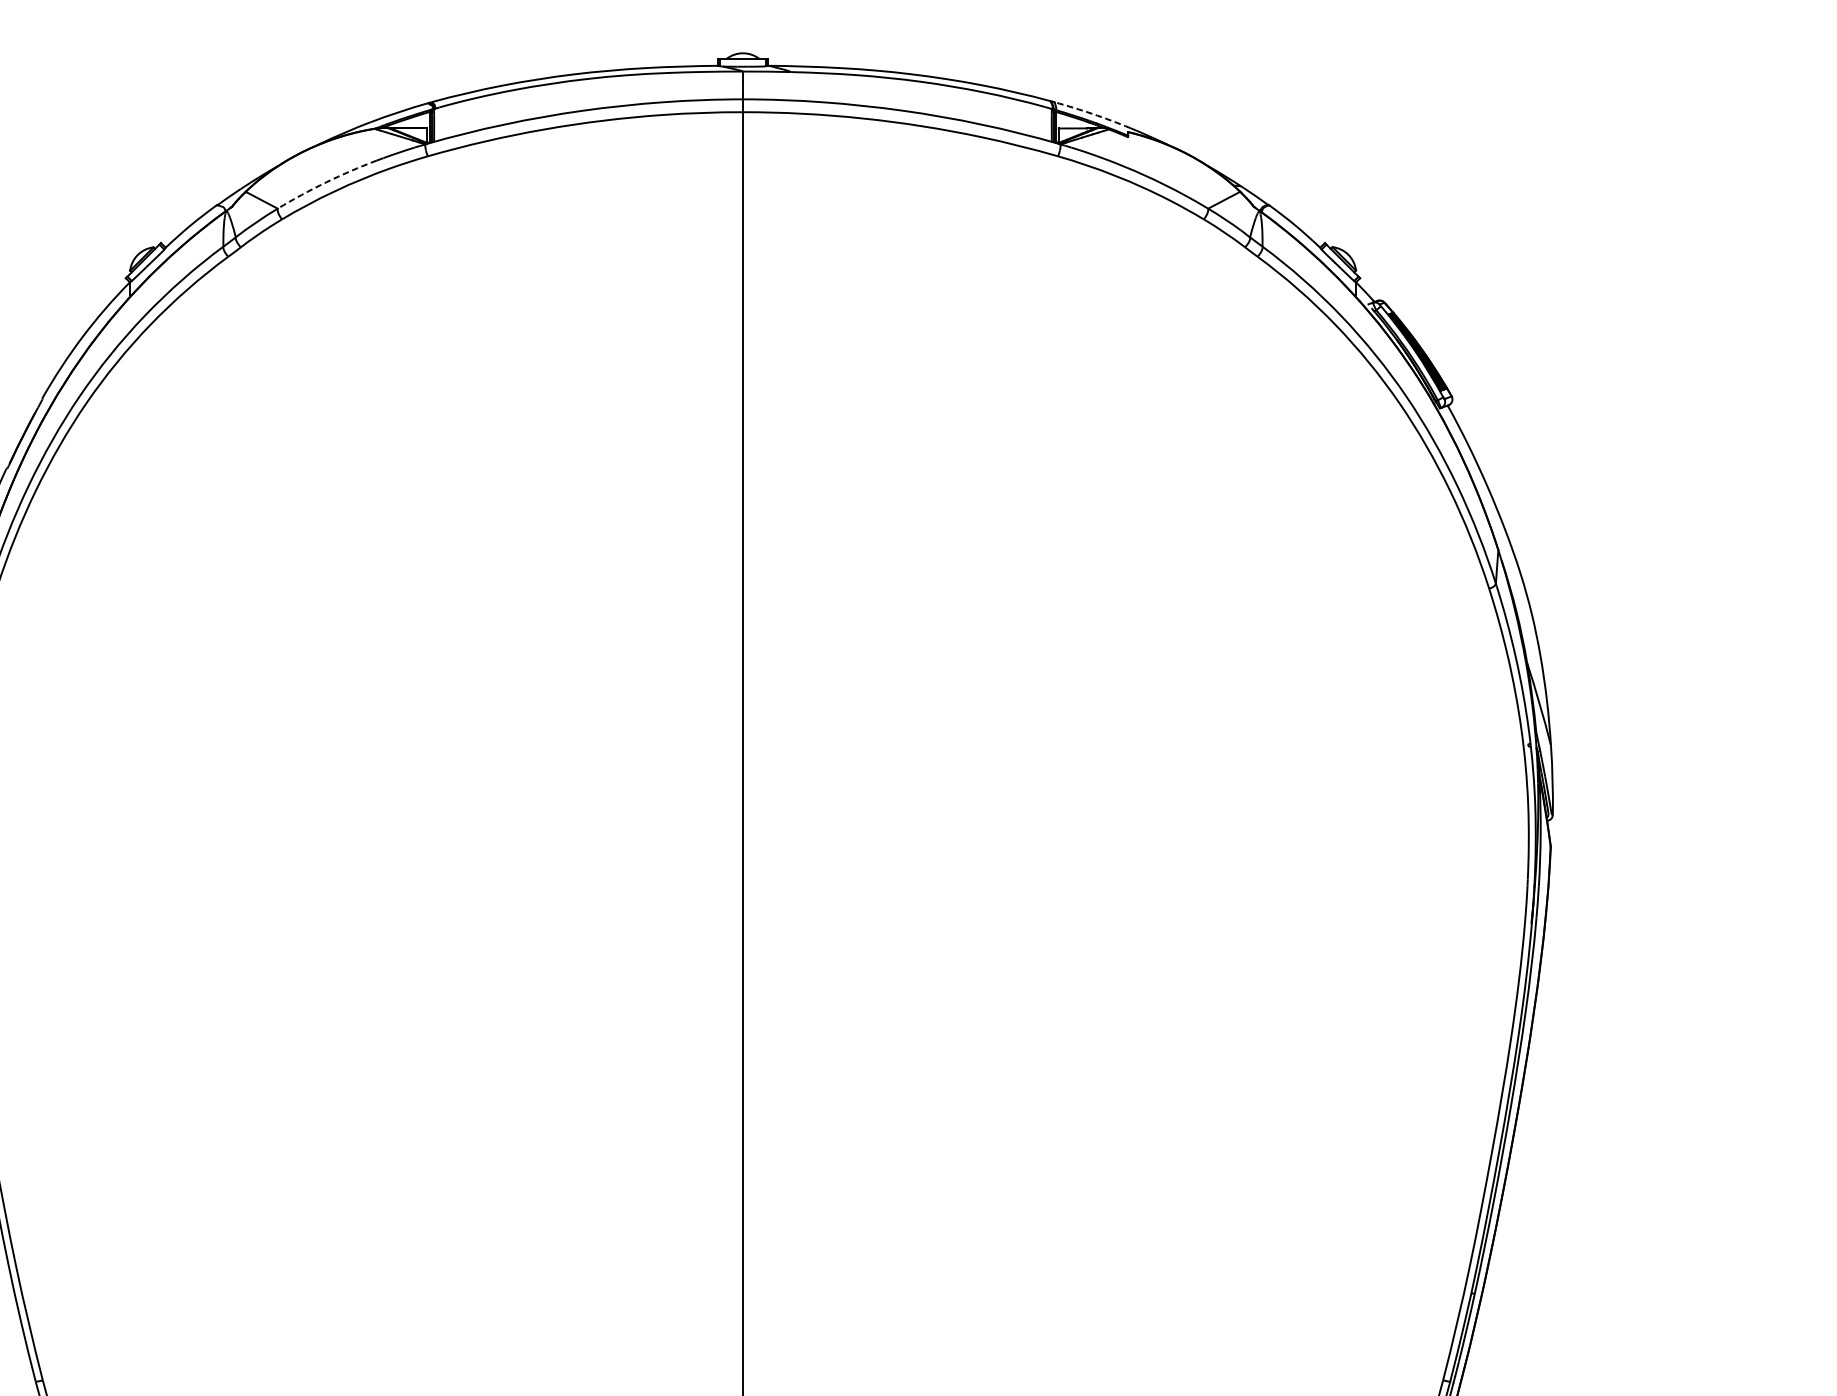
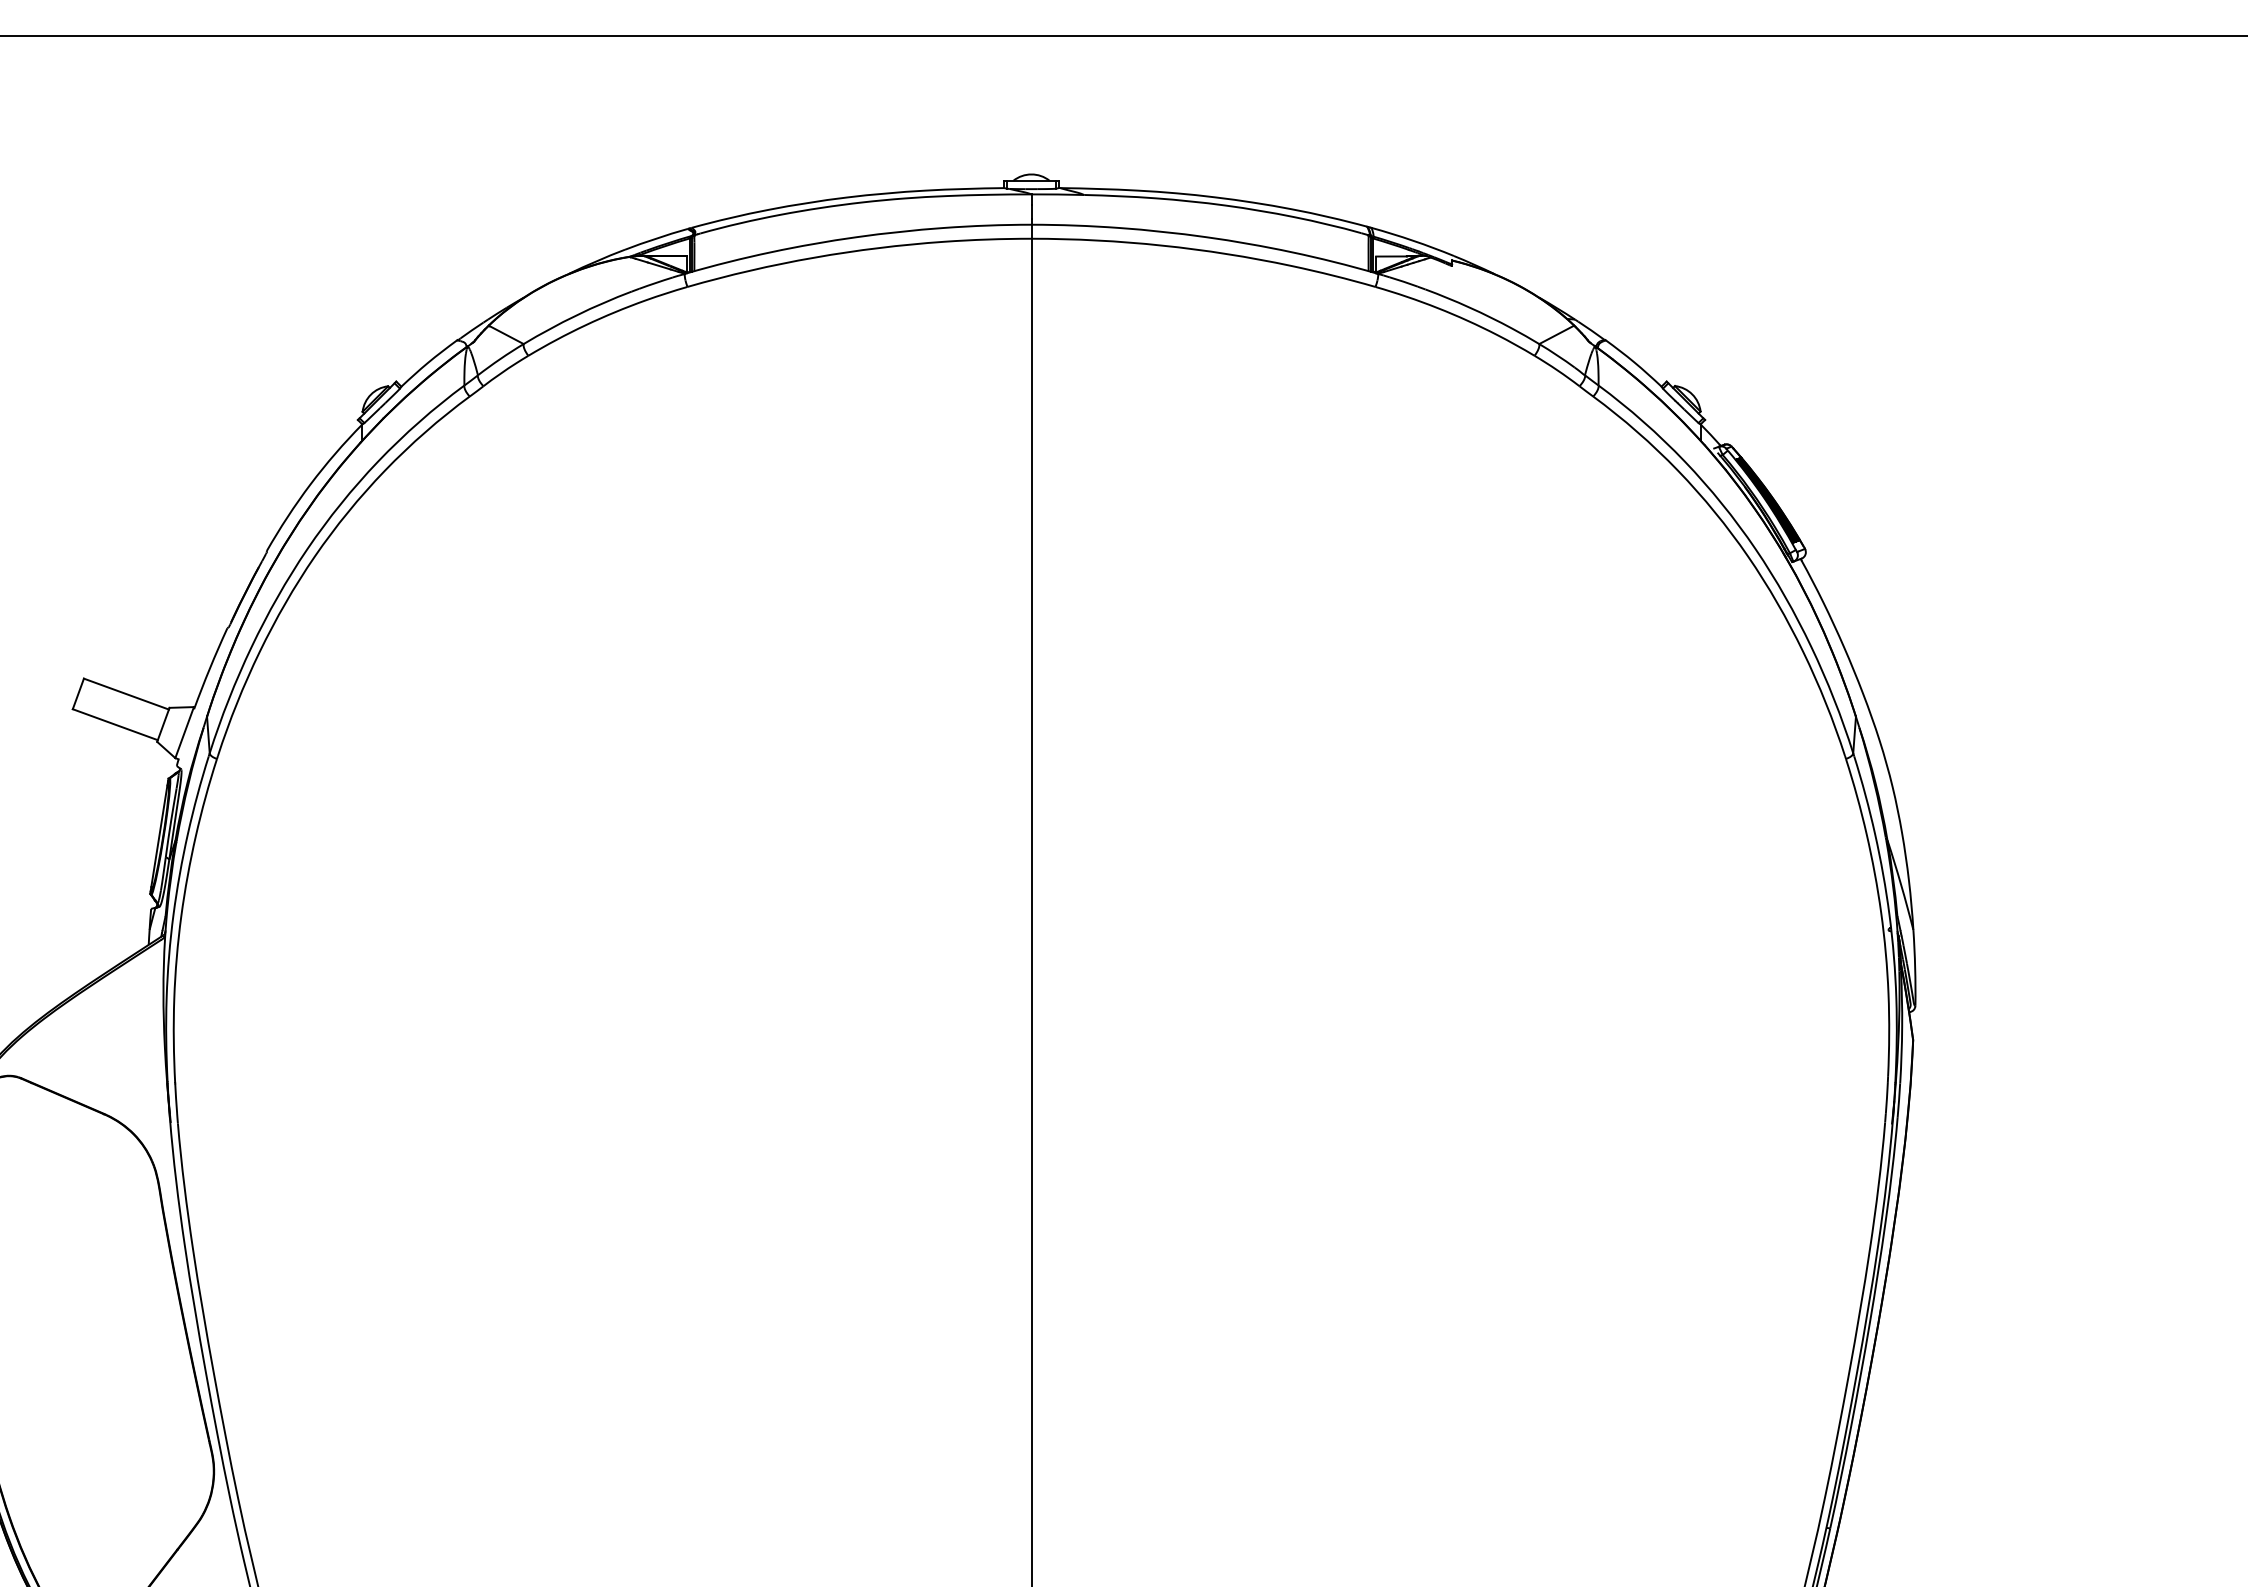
arc: (1092, 113) -> (1413, 240), dashed -> solid
arc: (326, 182) -> (576, 315), dashed -> solid

